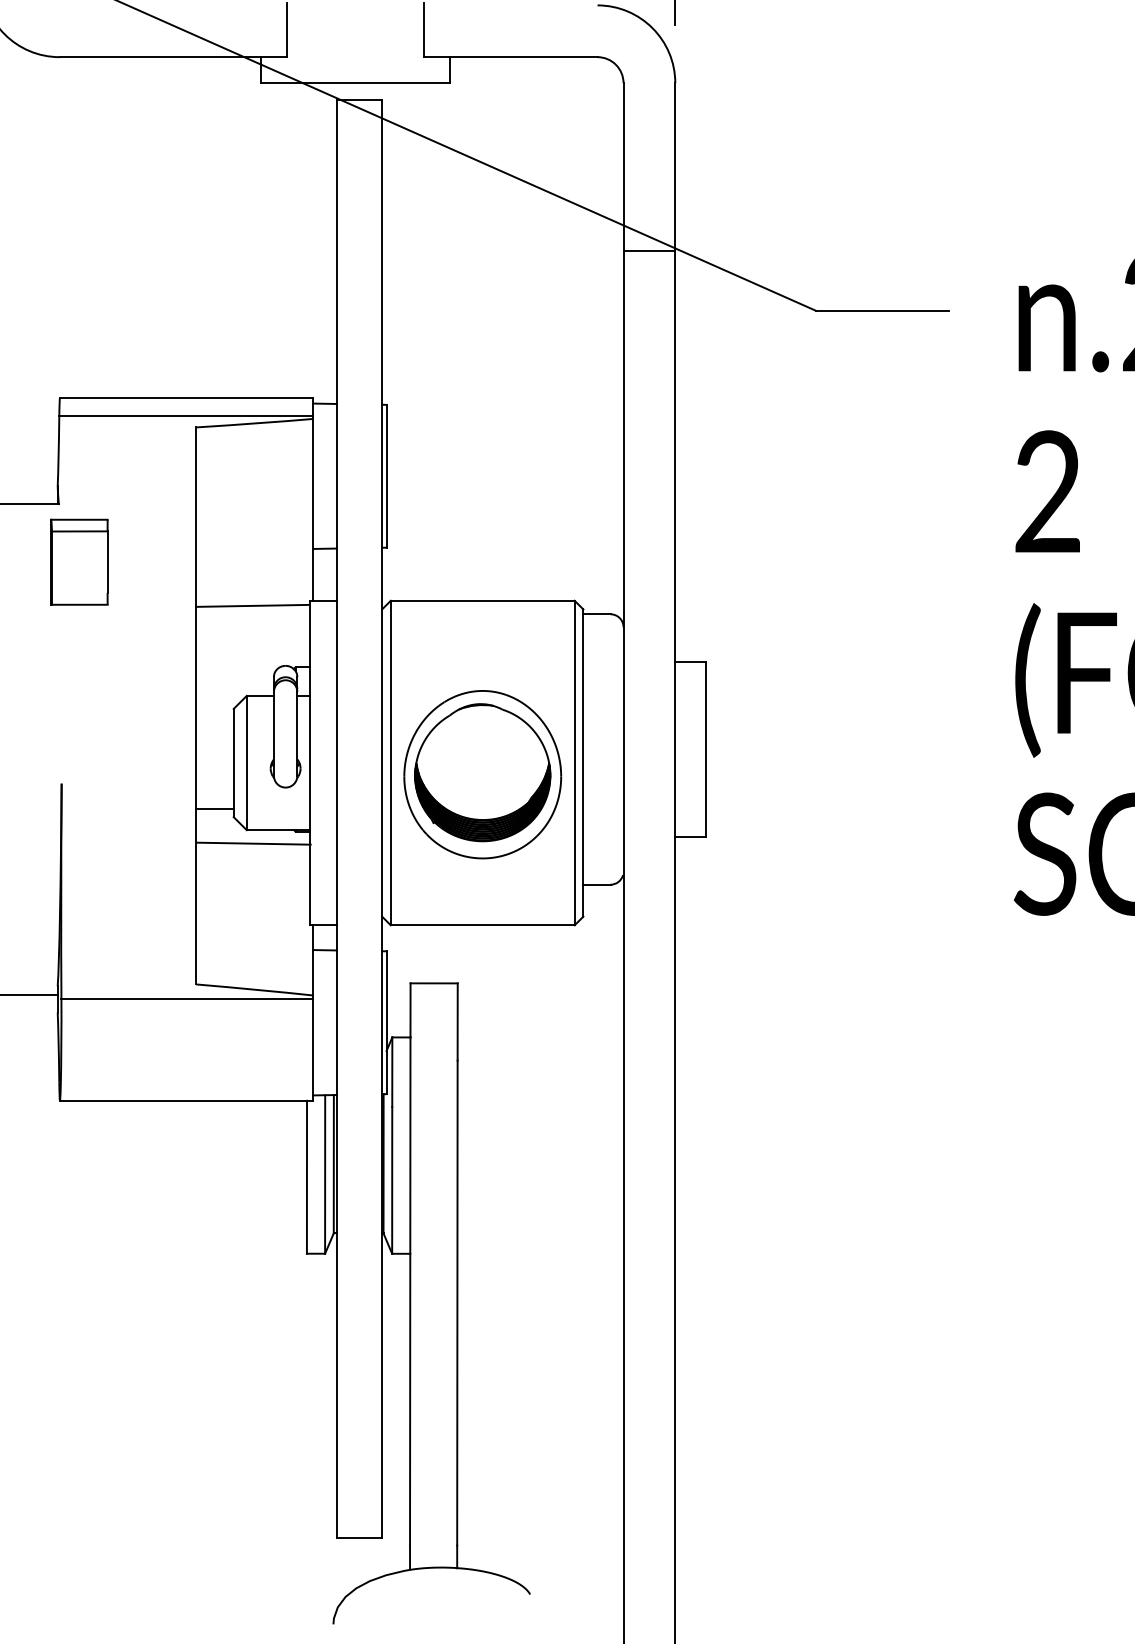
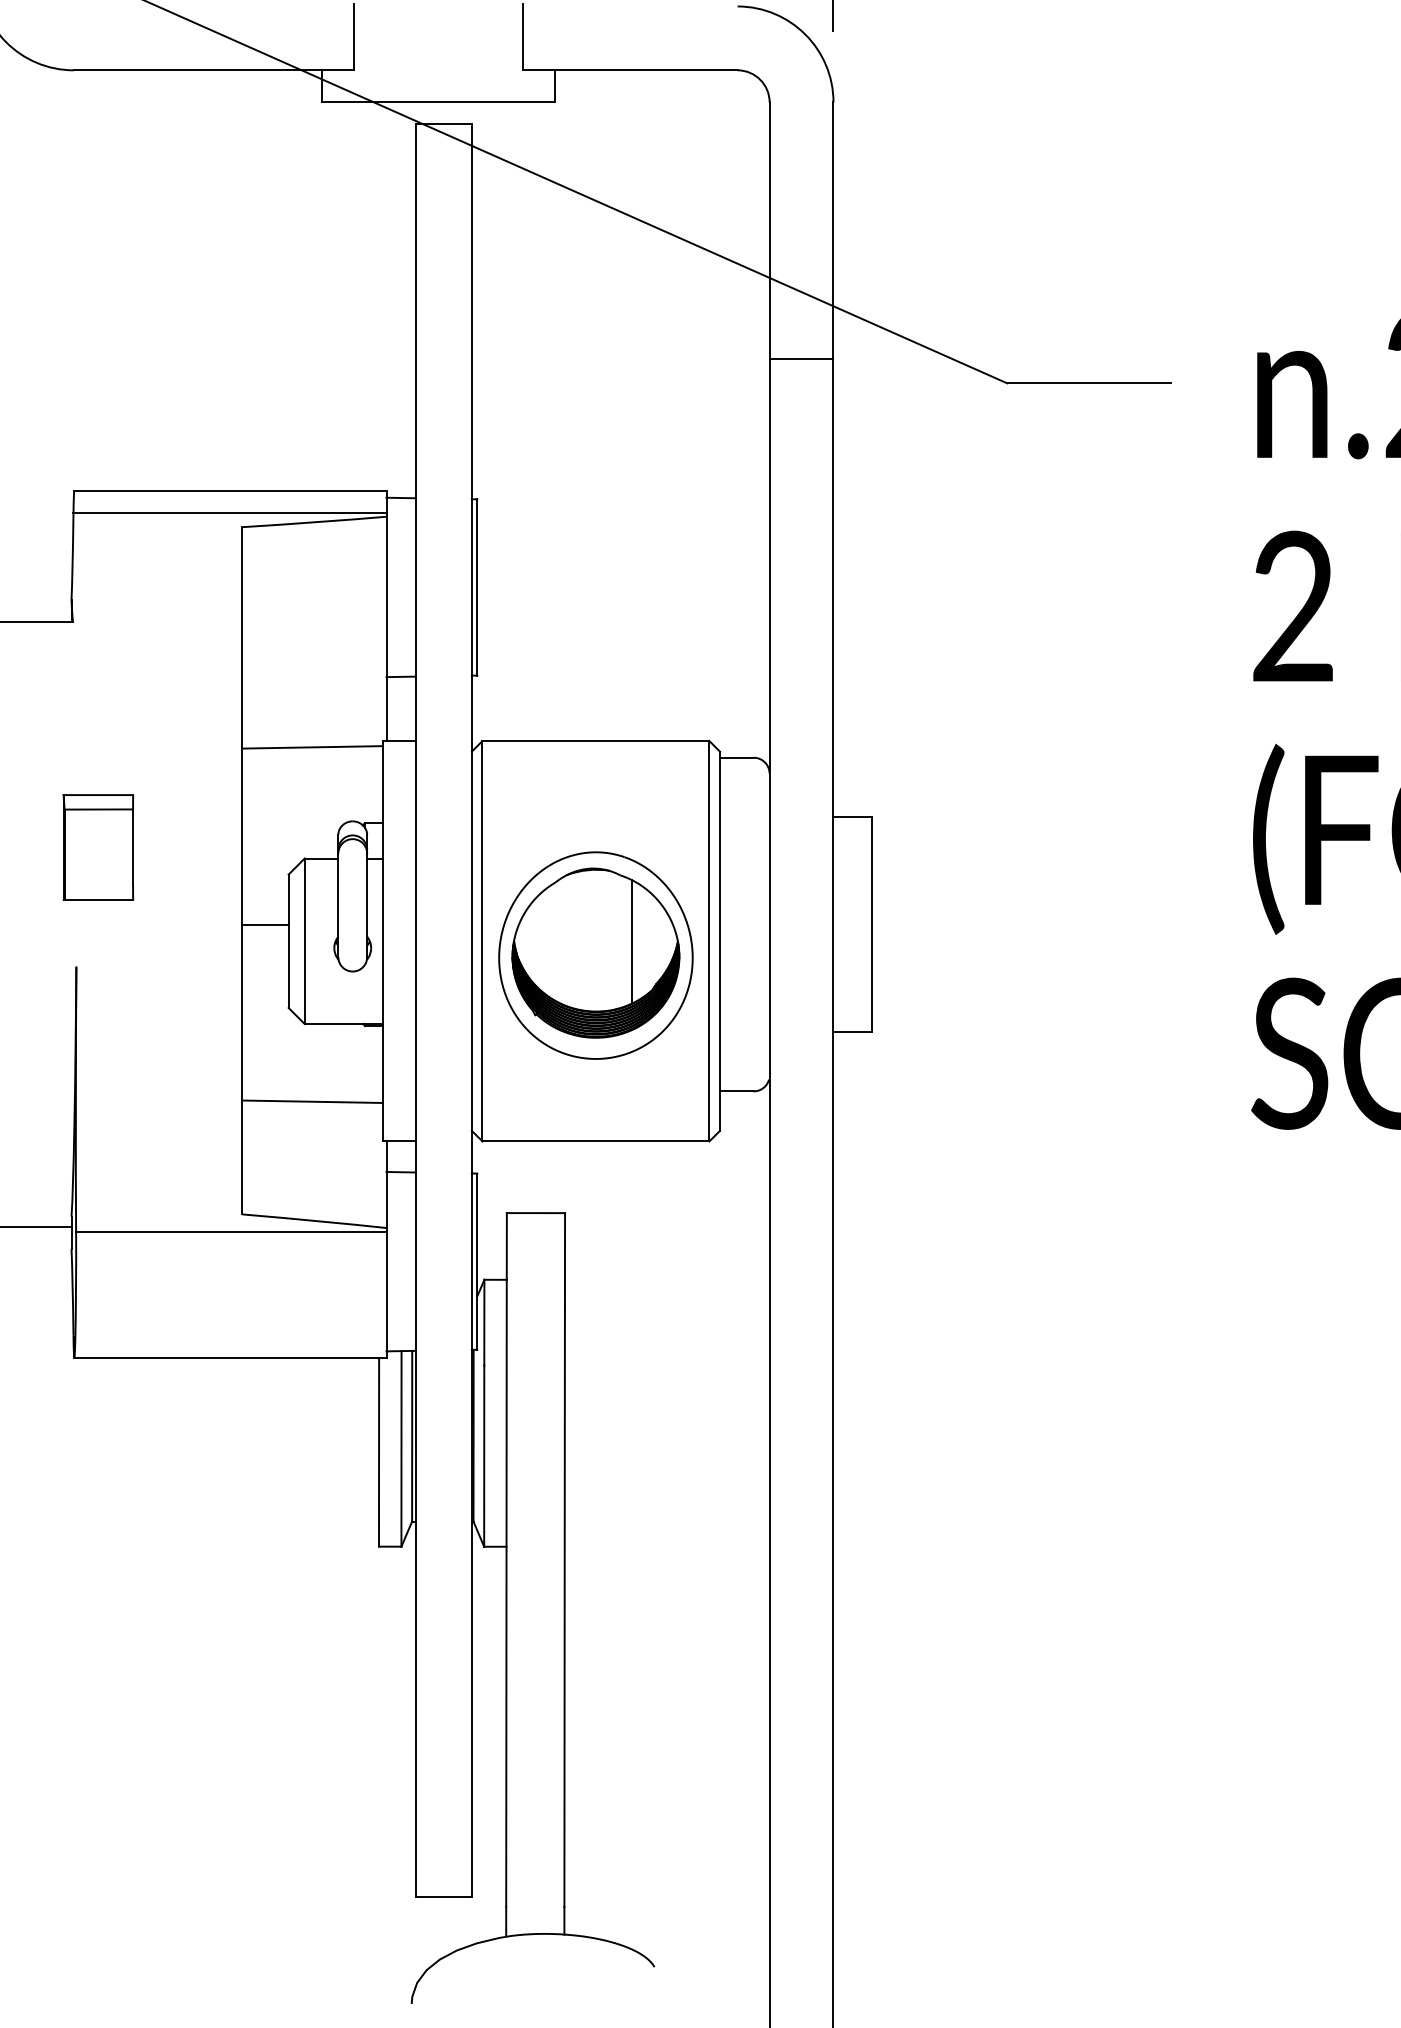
line: (649, 251) -> (801, 358), moved
part: (79, 562) -> (98, 847), moved
line: (511, 763) -> (631, 941), added
line: (214, 808) -> (265, 924), moved
line: (253, 843) -> (312, 1101), moved

